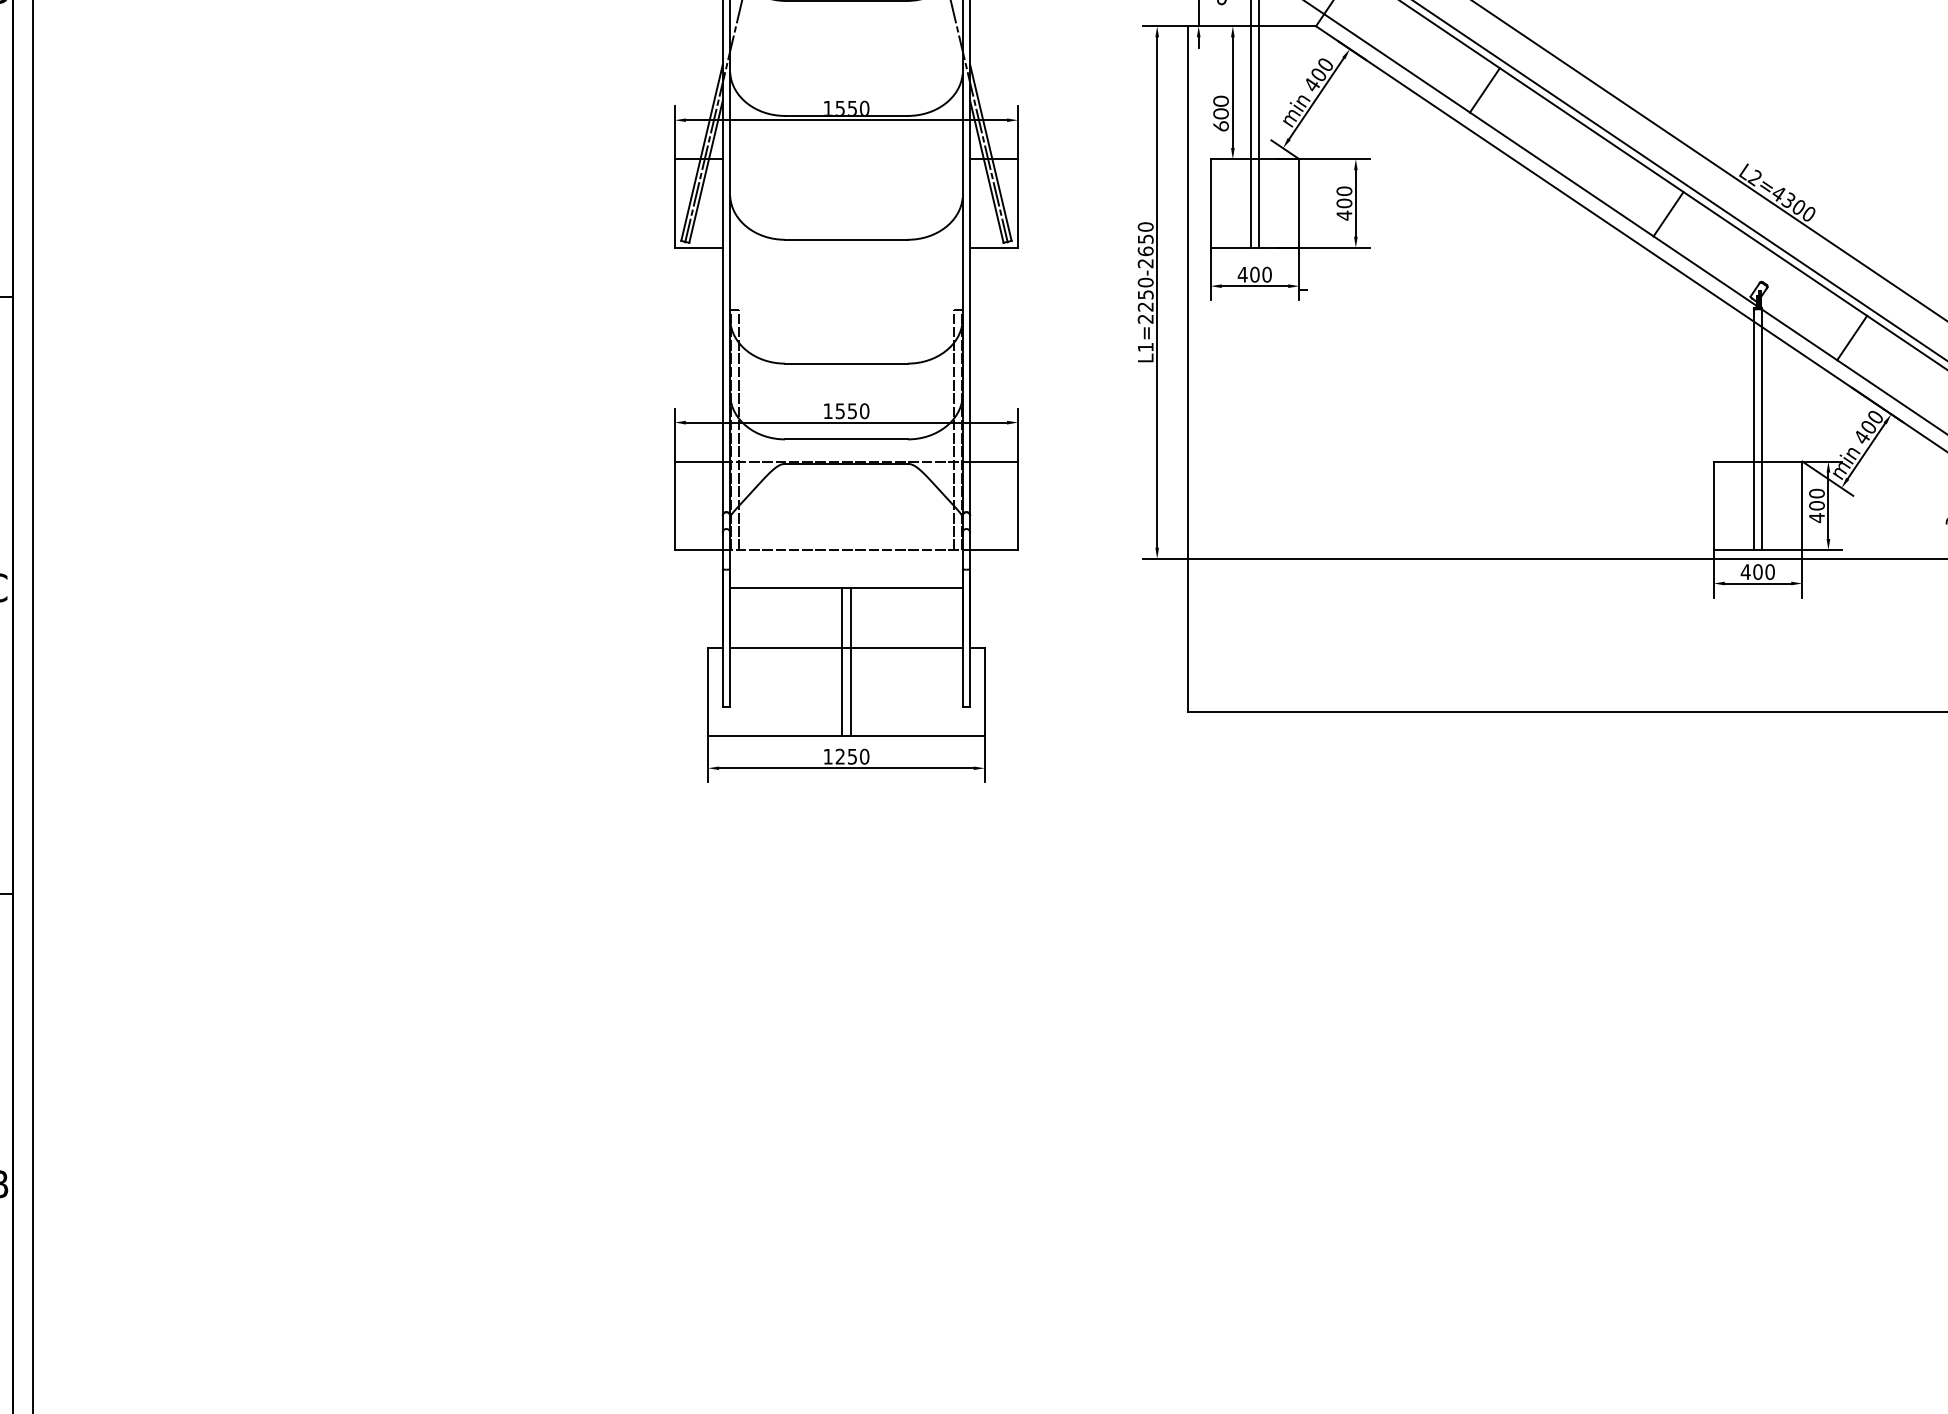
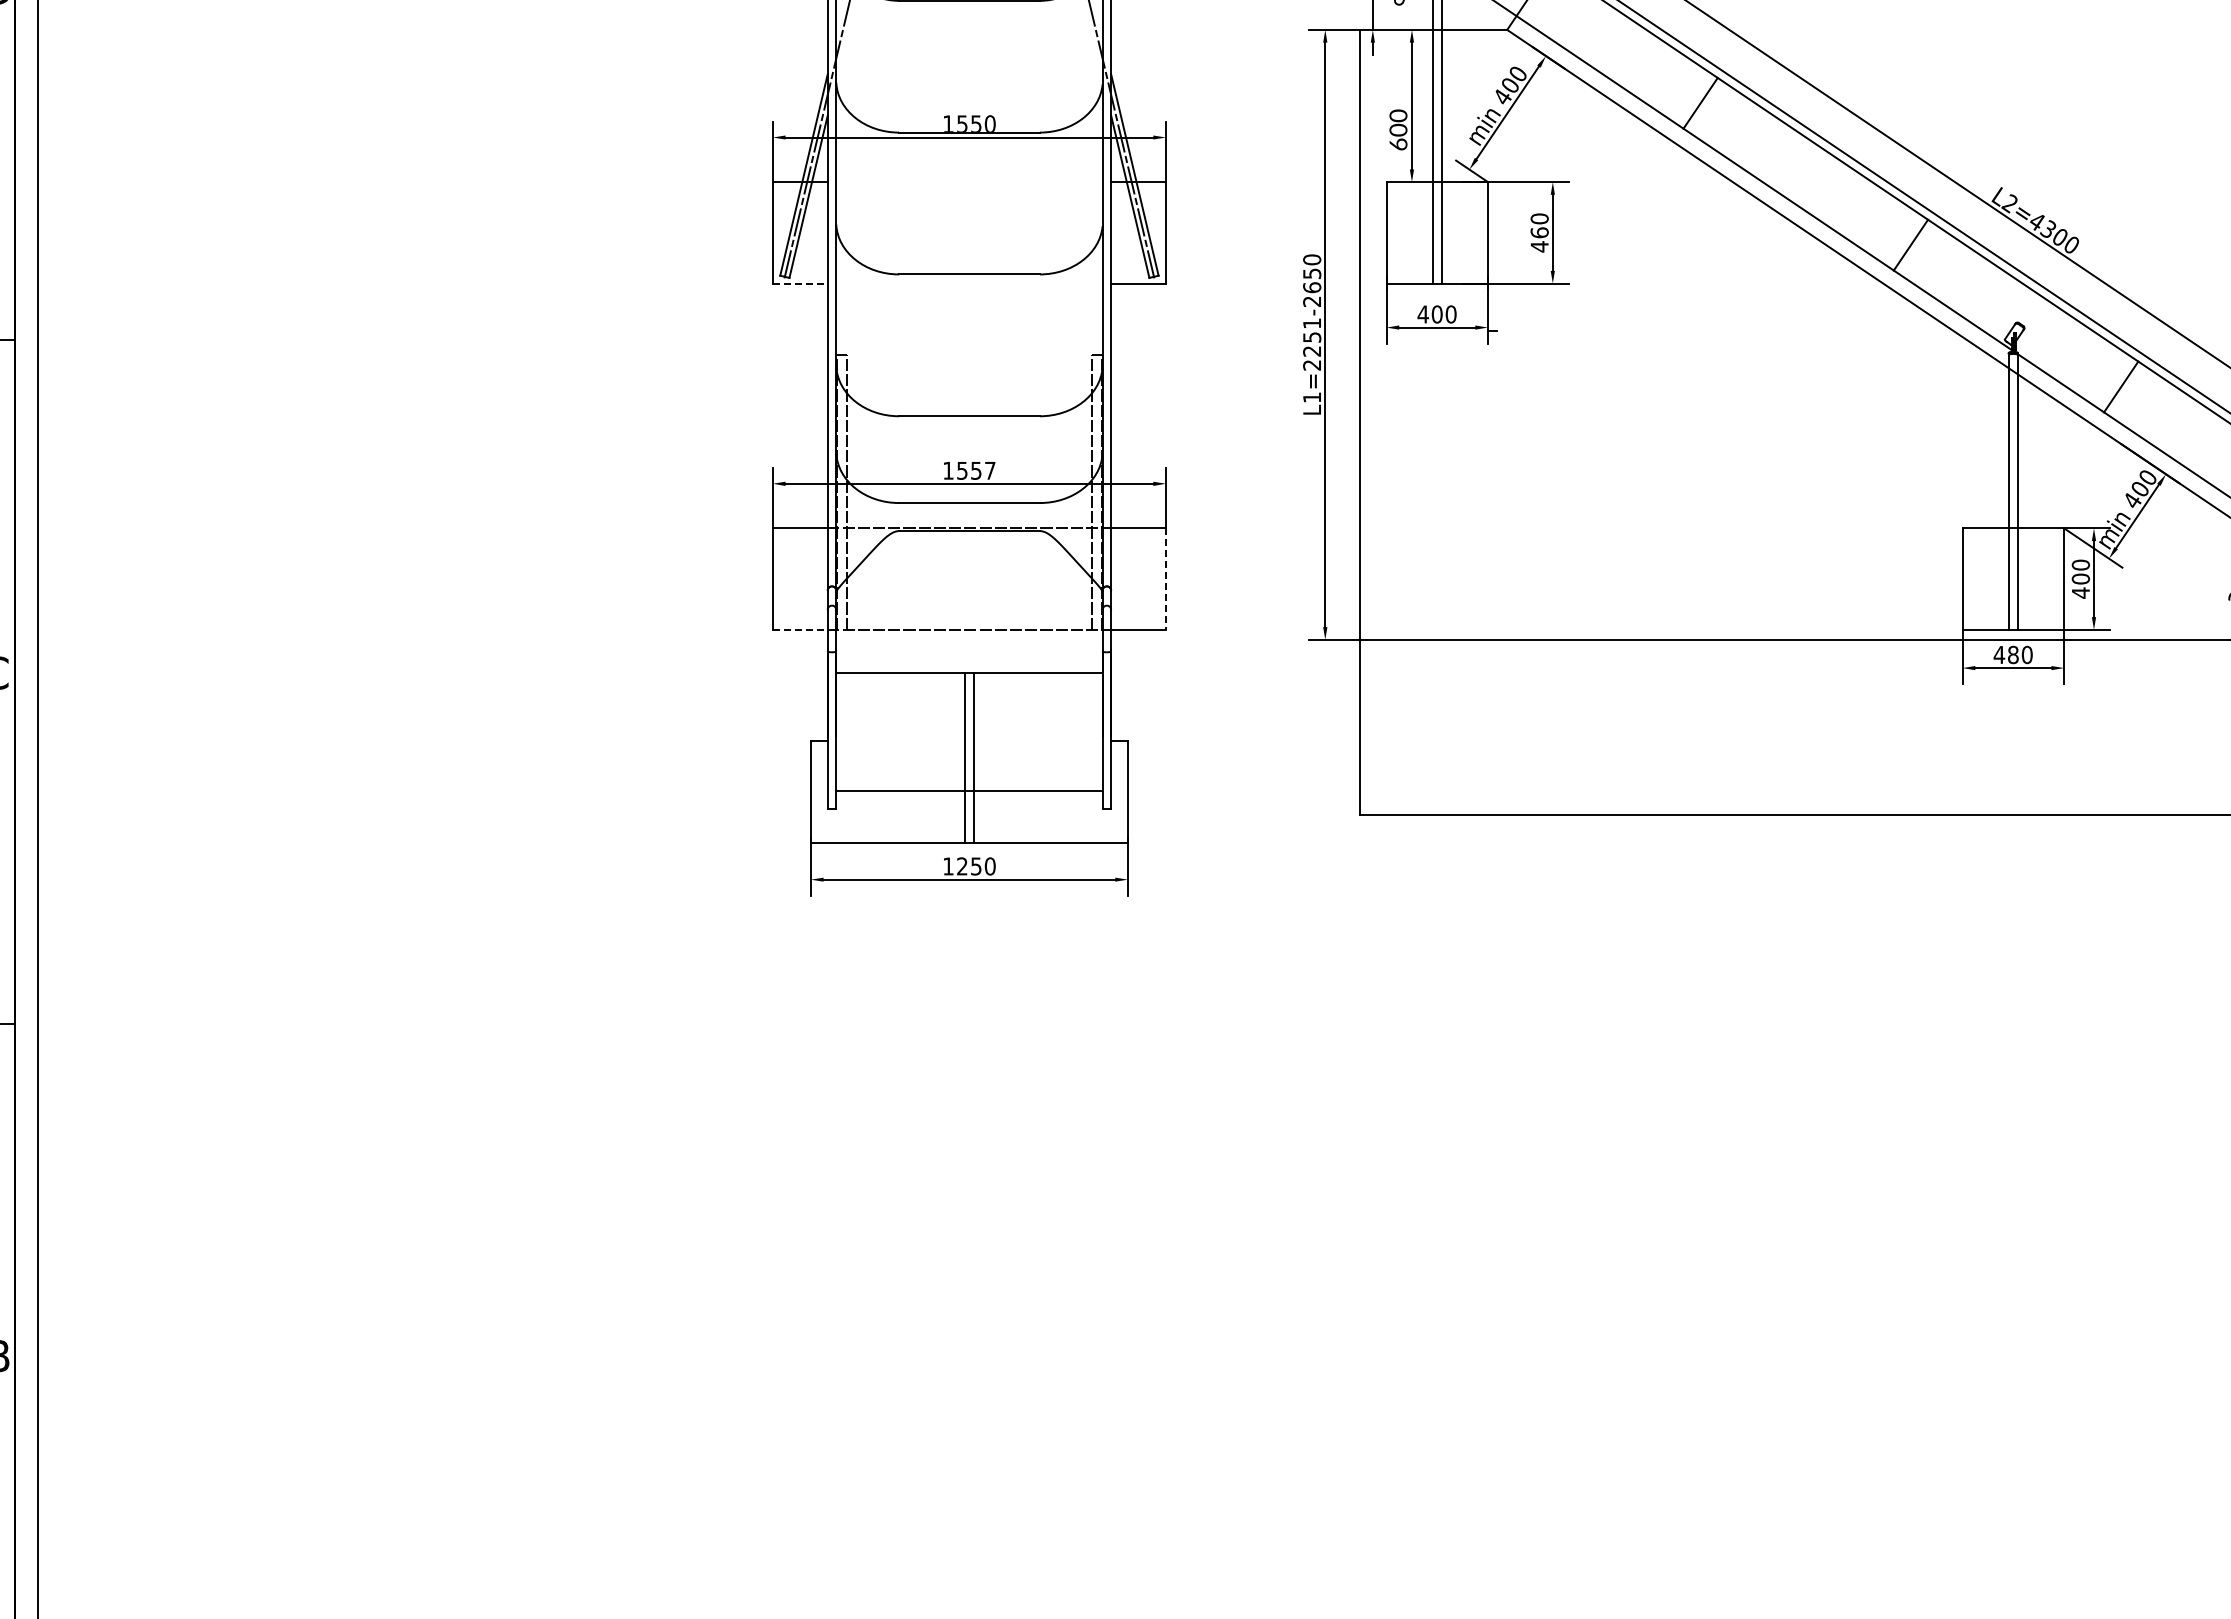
text: (1344, 203) -> (1539, 232), 400 -> 460
line: (698, 247) -> (800, 283), solid -> dashed
text: (1146, 282) -> (1312, 323), L1=2250-2650 -> L1=2251-2650
text: (863, 410) -> (989, 470), 1550 -> 1557
line: (1017, 506) -> (1165, 579), solid -> dashed
line: (698, 549) -> (800, 629), solid -> dashed
text: (1757, 571) -> (2012, 654), 400 -> 480
line: (846, 647) -> (969, 791), moved

